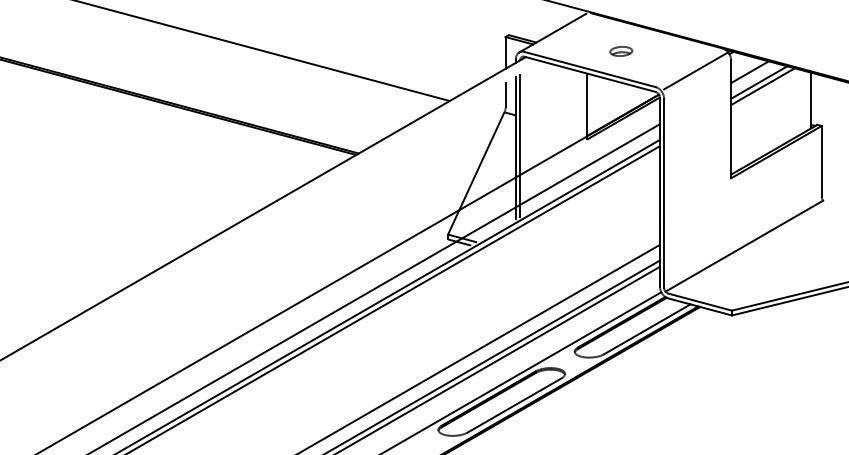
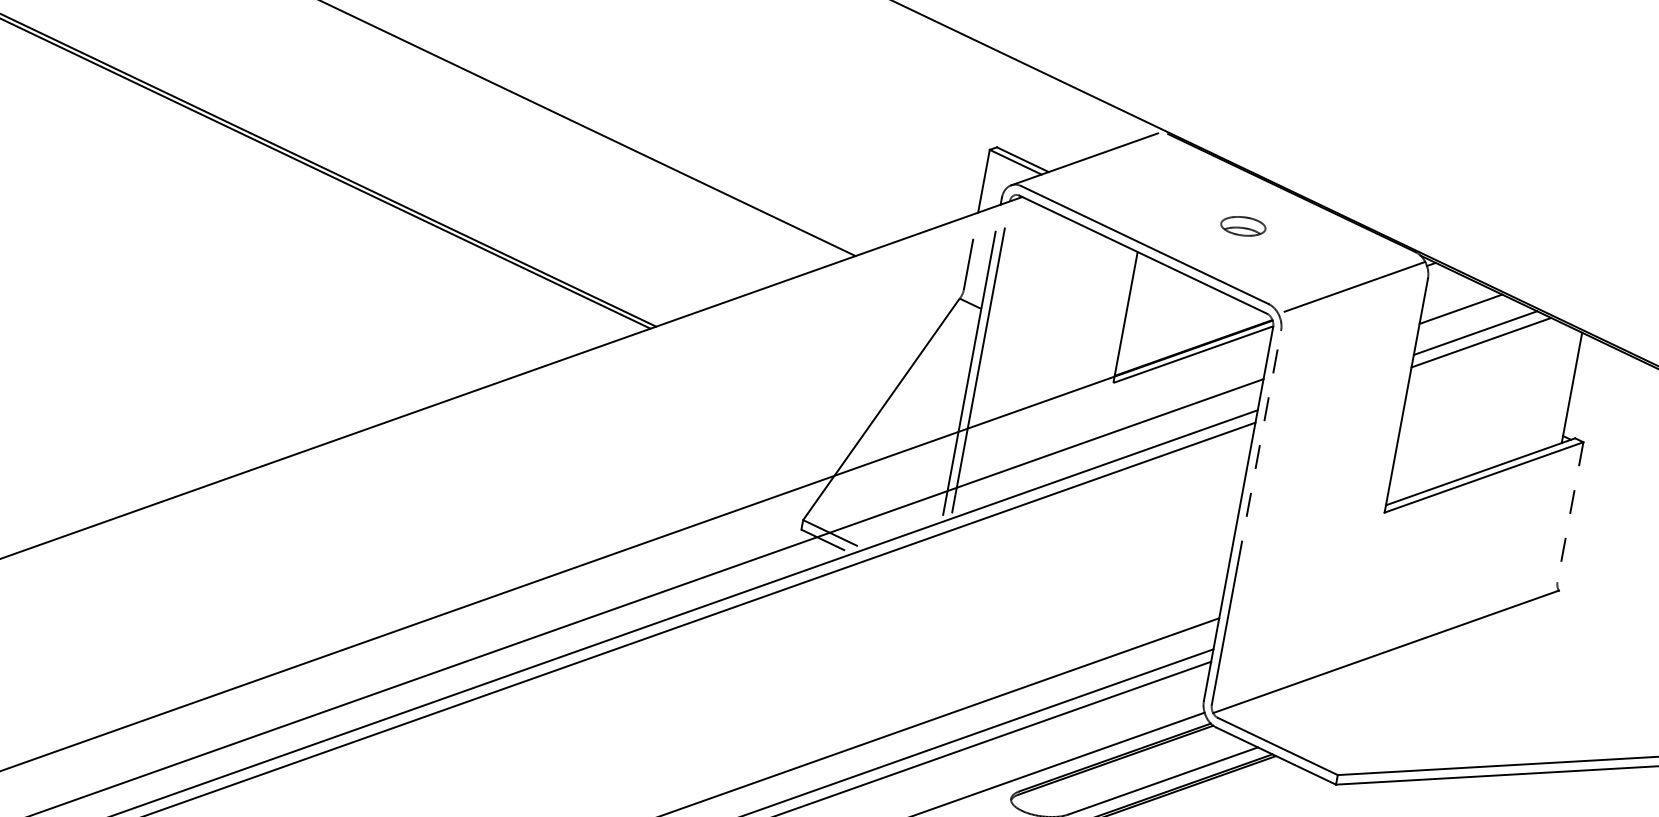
part: (621, 51) -> (1243, 226), moved
line: (664, 158) -> (1259, 448), solid -> dashed
line: (821, 161) -> (1569, 512), solid -> dashed

